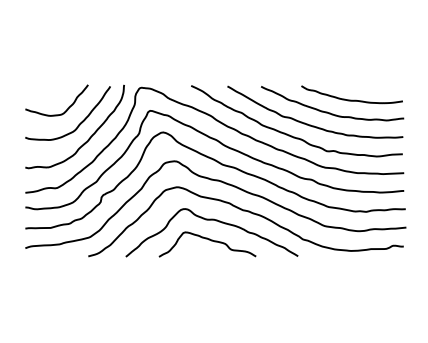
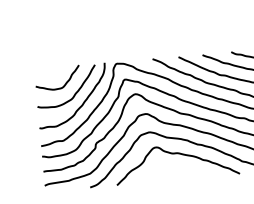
curve: (208, 240) -> (174, 168), removed

